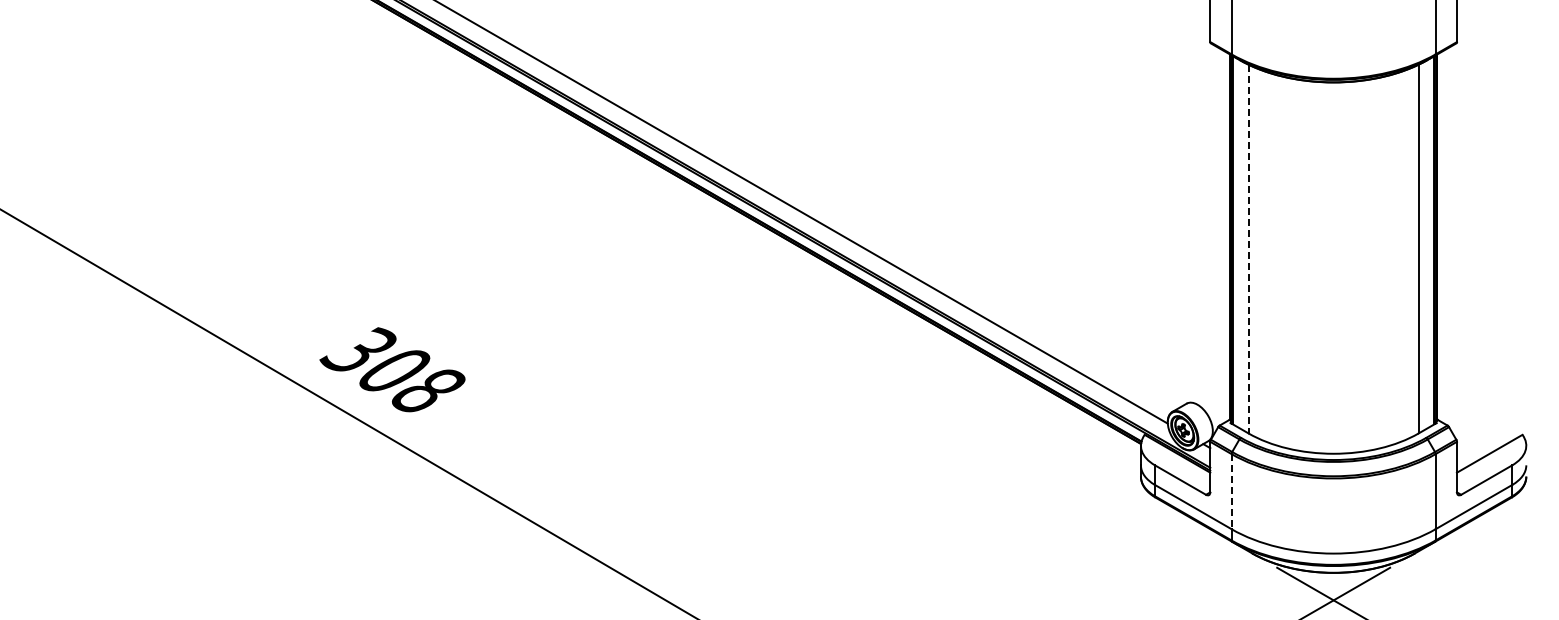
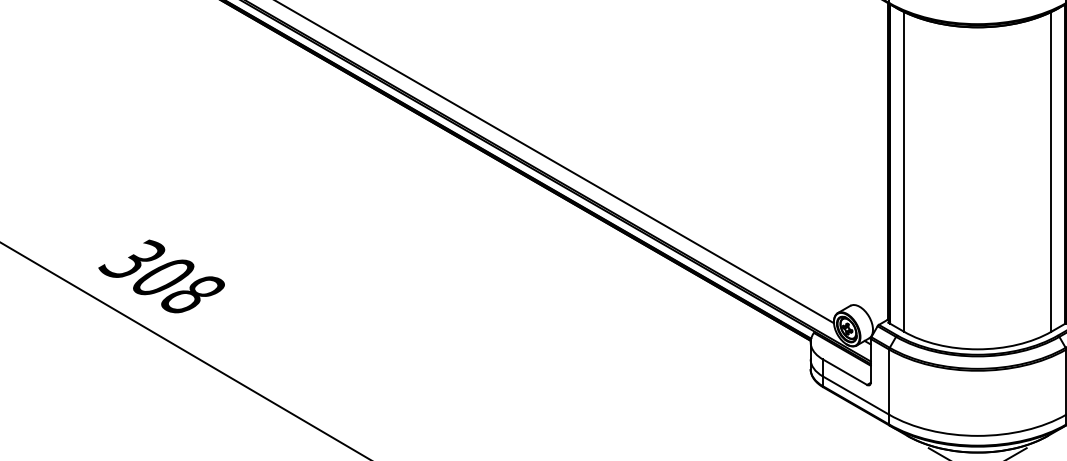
line: (1248, 249) -> (903, 172), dashed -> solid
line: (1231, 491) -> (889, 382), dashed -> solid

